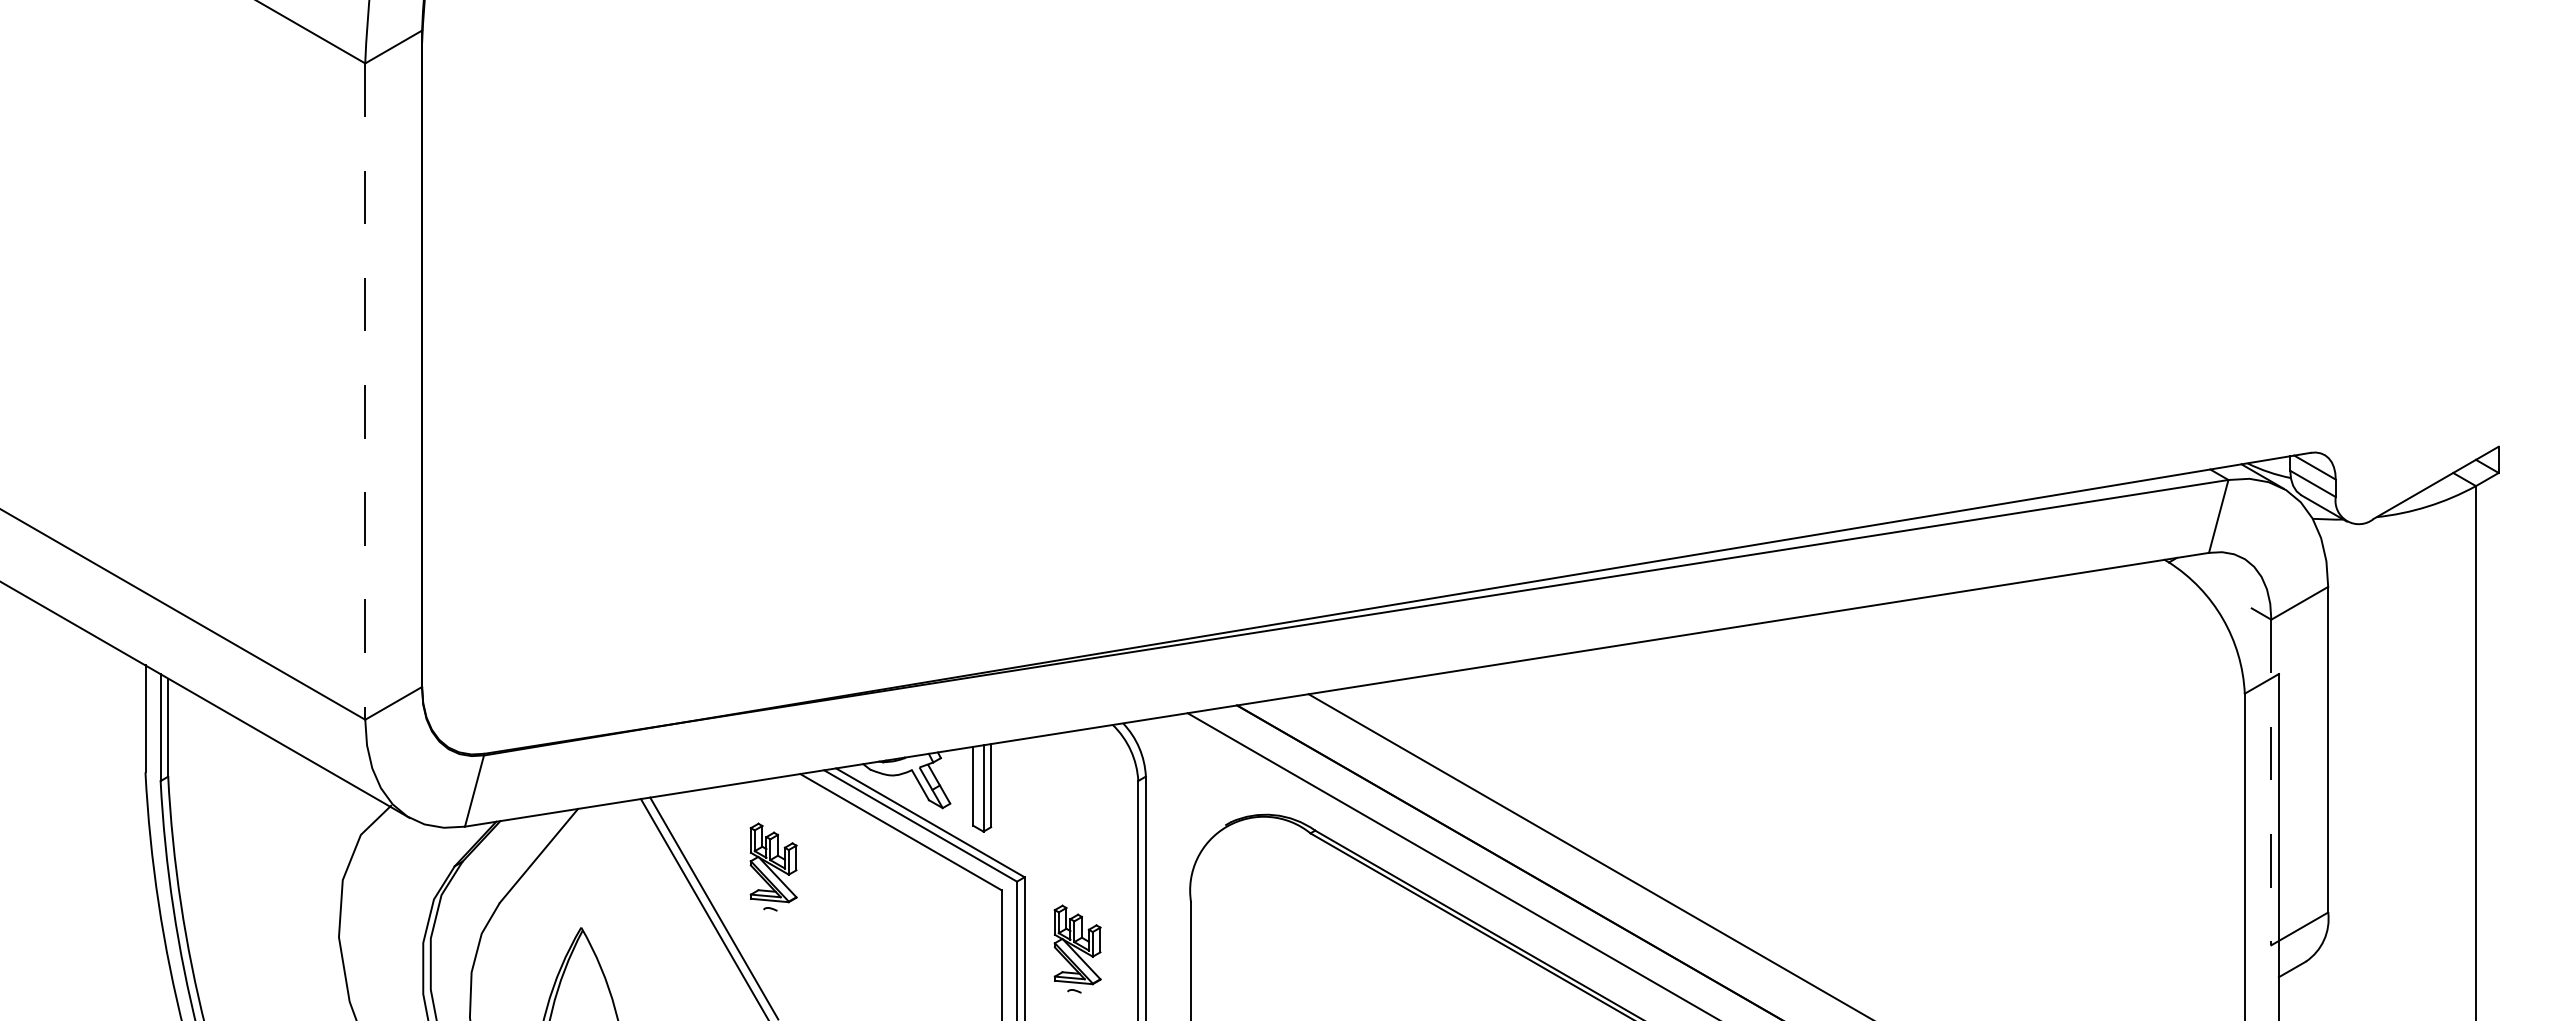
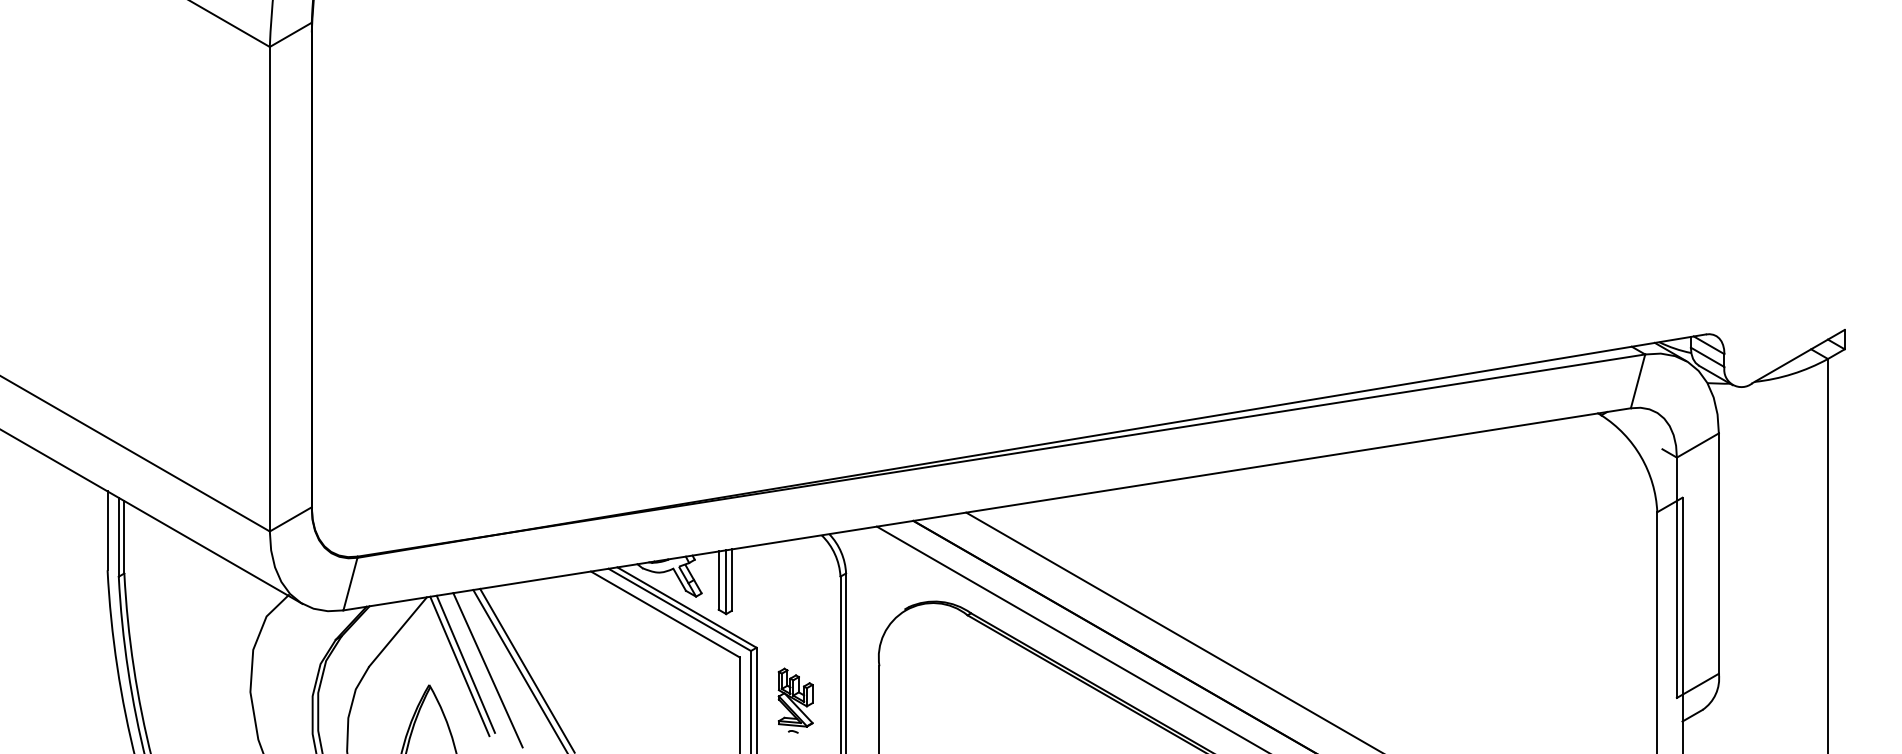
line: (365, 392) -> (270, 289), dashed -> solid
line: (2271, 782) -> (1677, 577), dashed -> solid
part: (773, 866) -> (571, 639), removed
line: (630, 899) -> (465, 664), added
line: (622, 902) -> (459, 666), added
line: (660, 907) -> (487, 670), added

